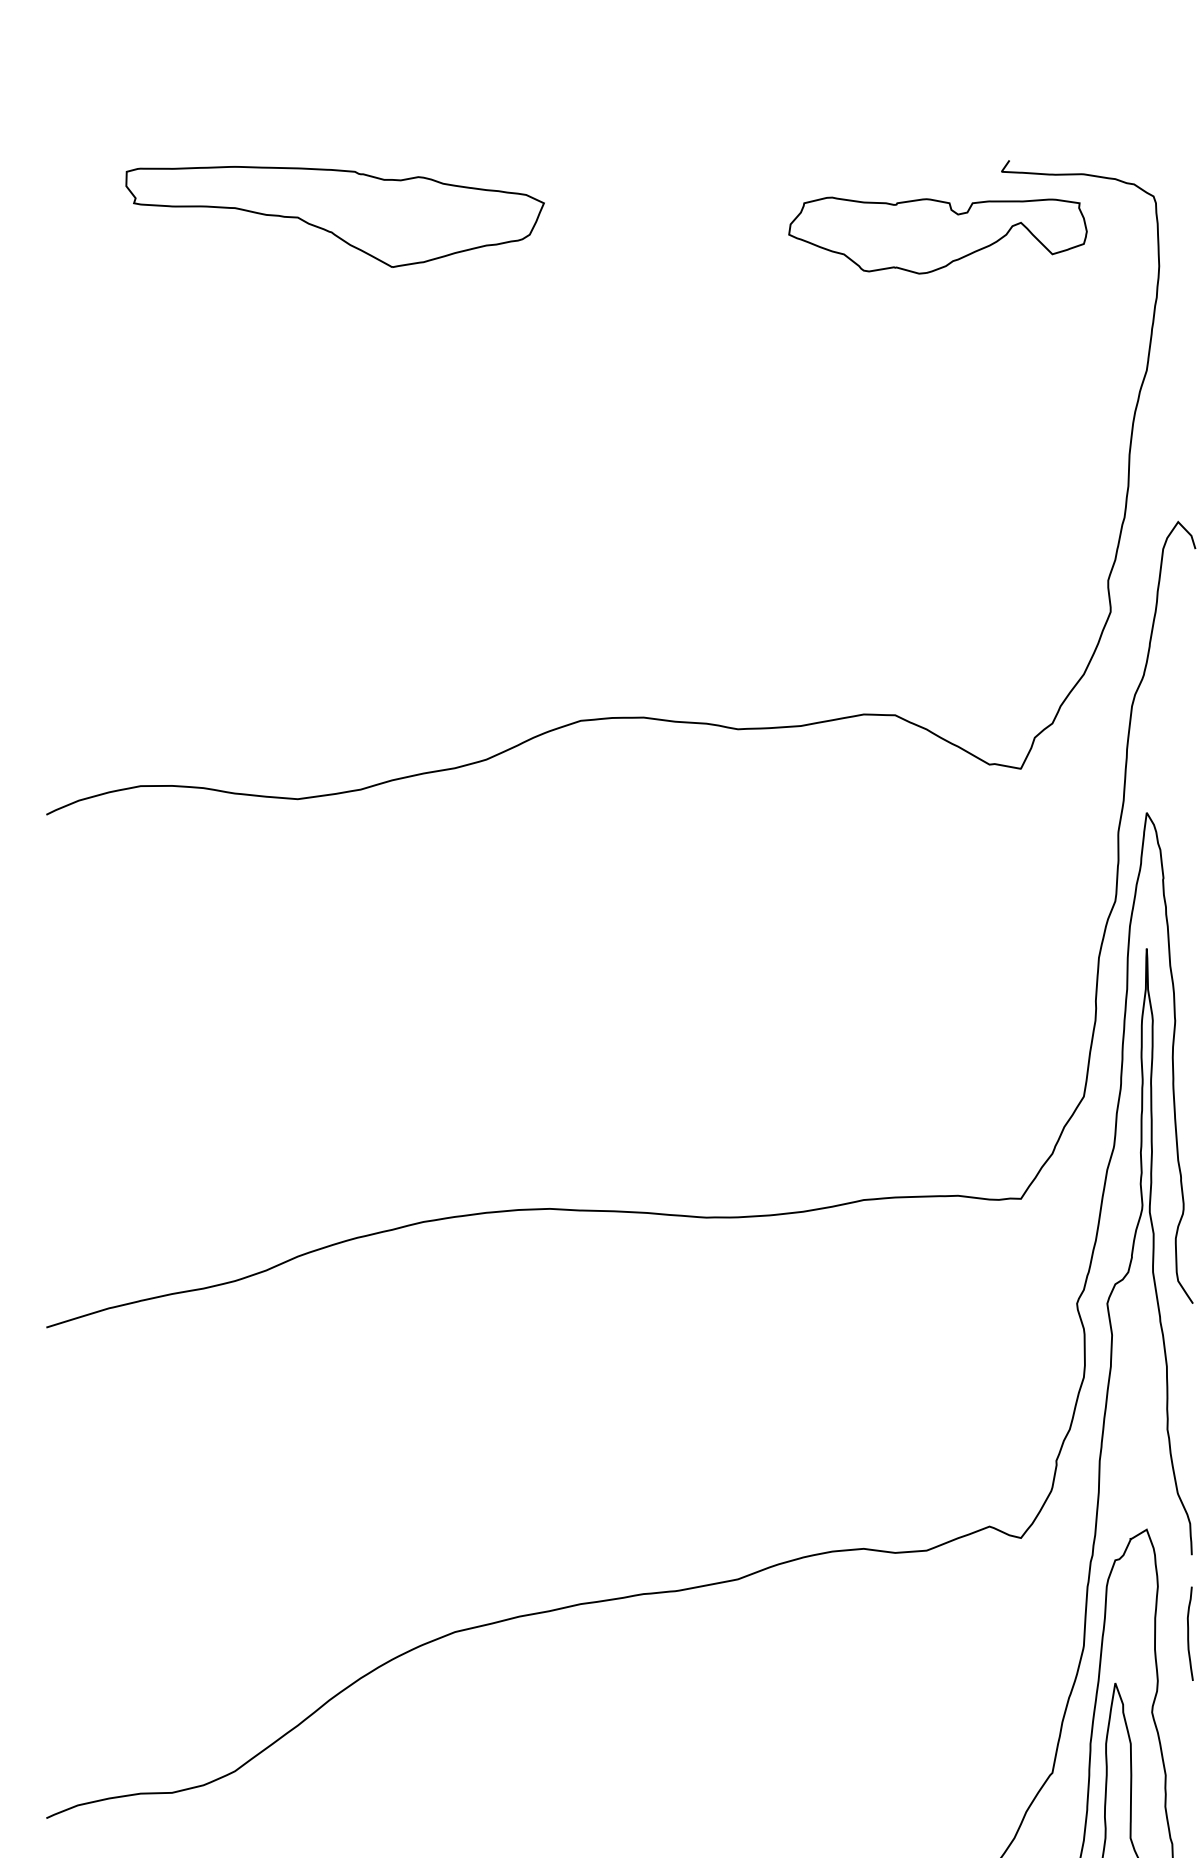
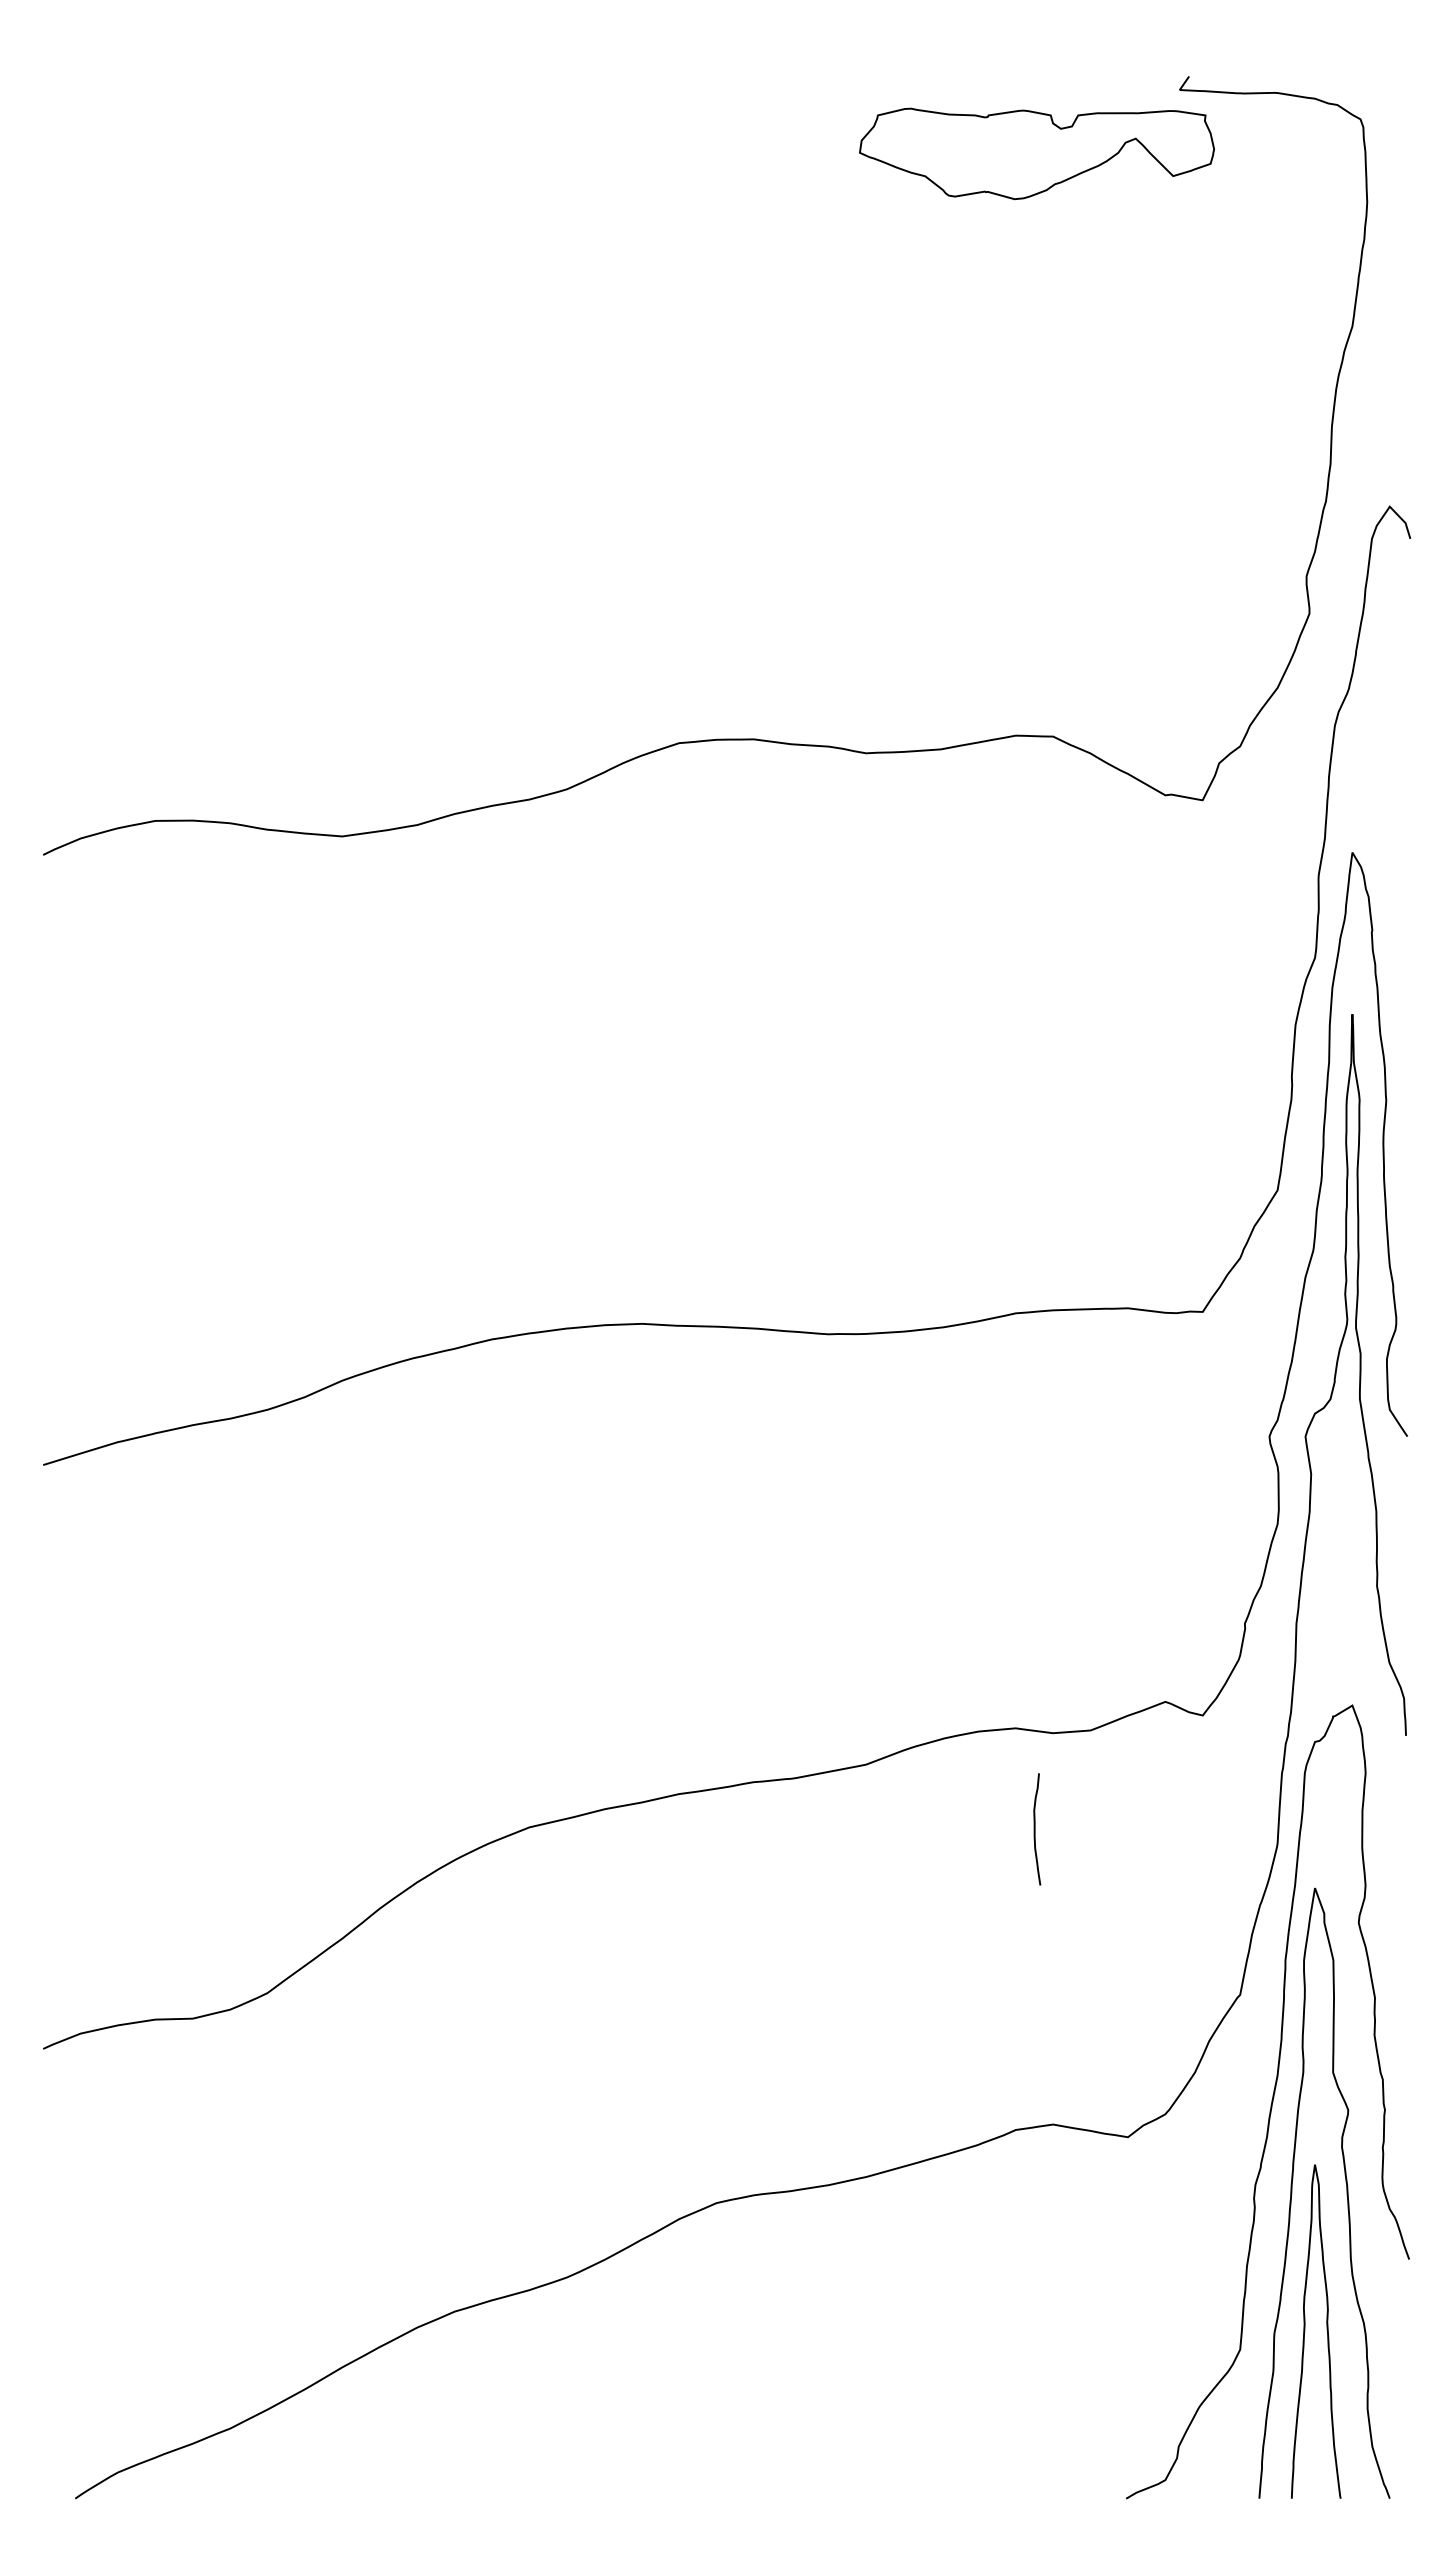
part: (334, 216) -> (386, 143), removed
part: (937, 235) -> (1036, 153), moved
curve: (1188, 1633) -> (1035, 1829), moved

